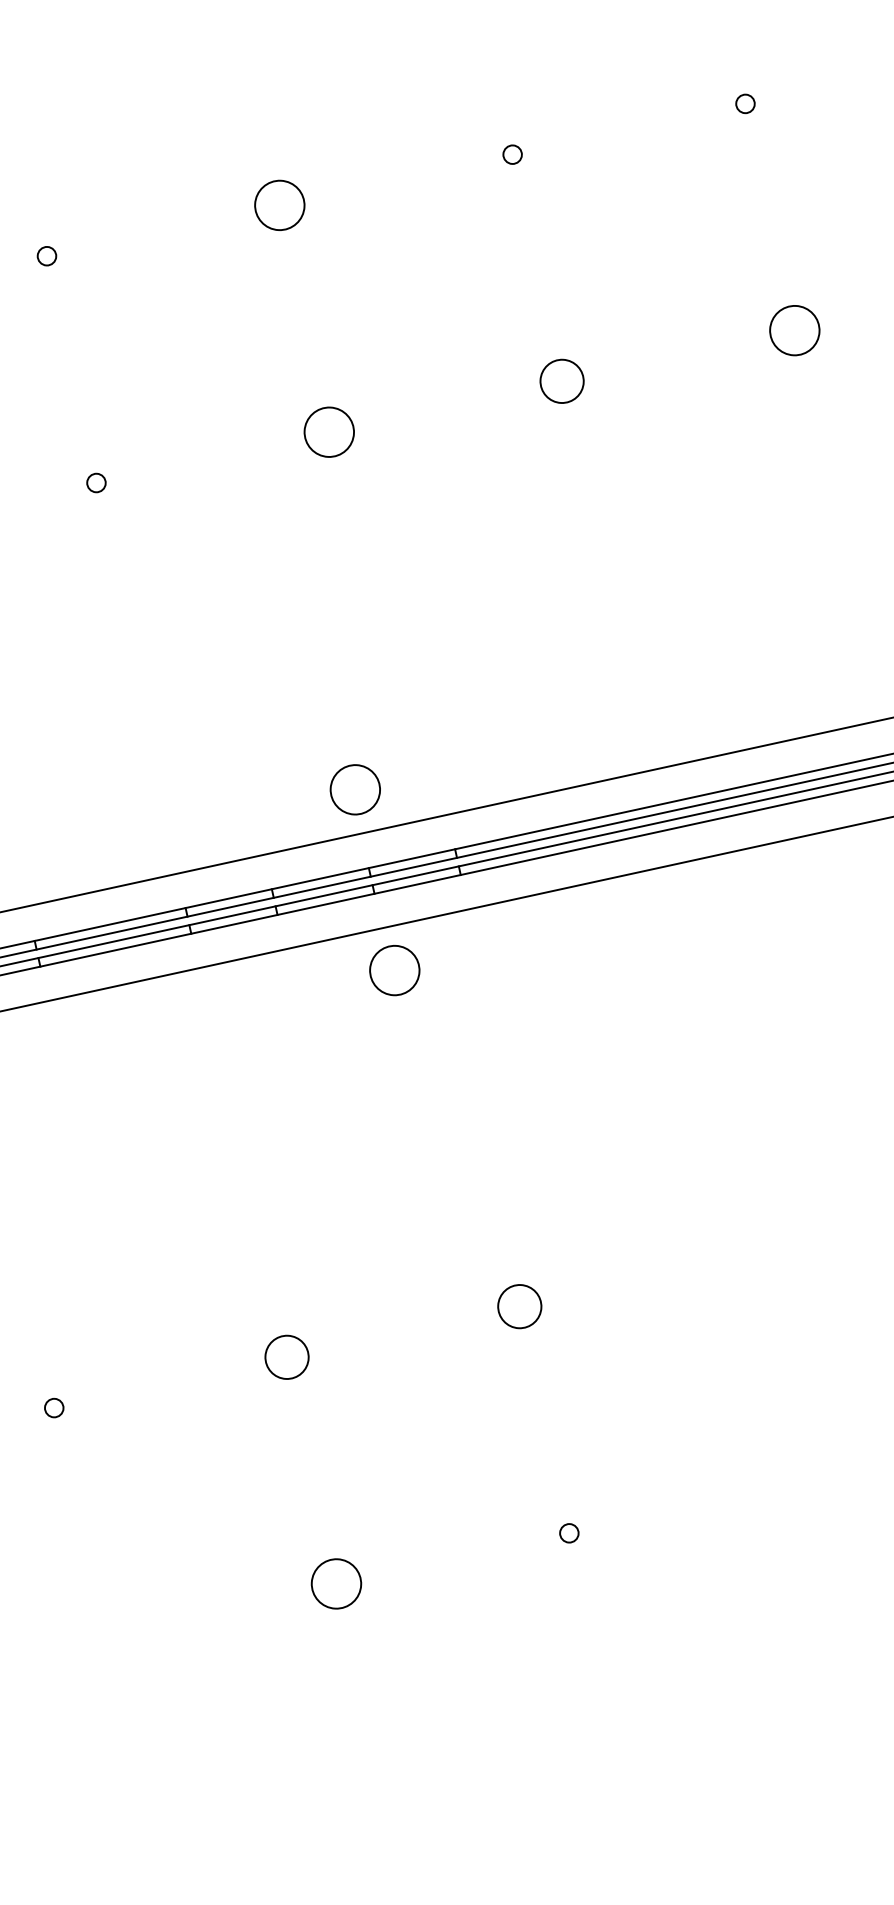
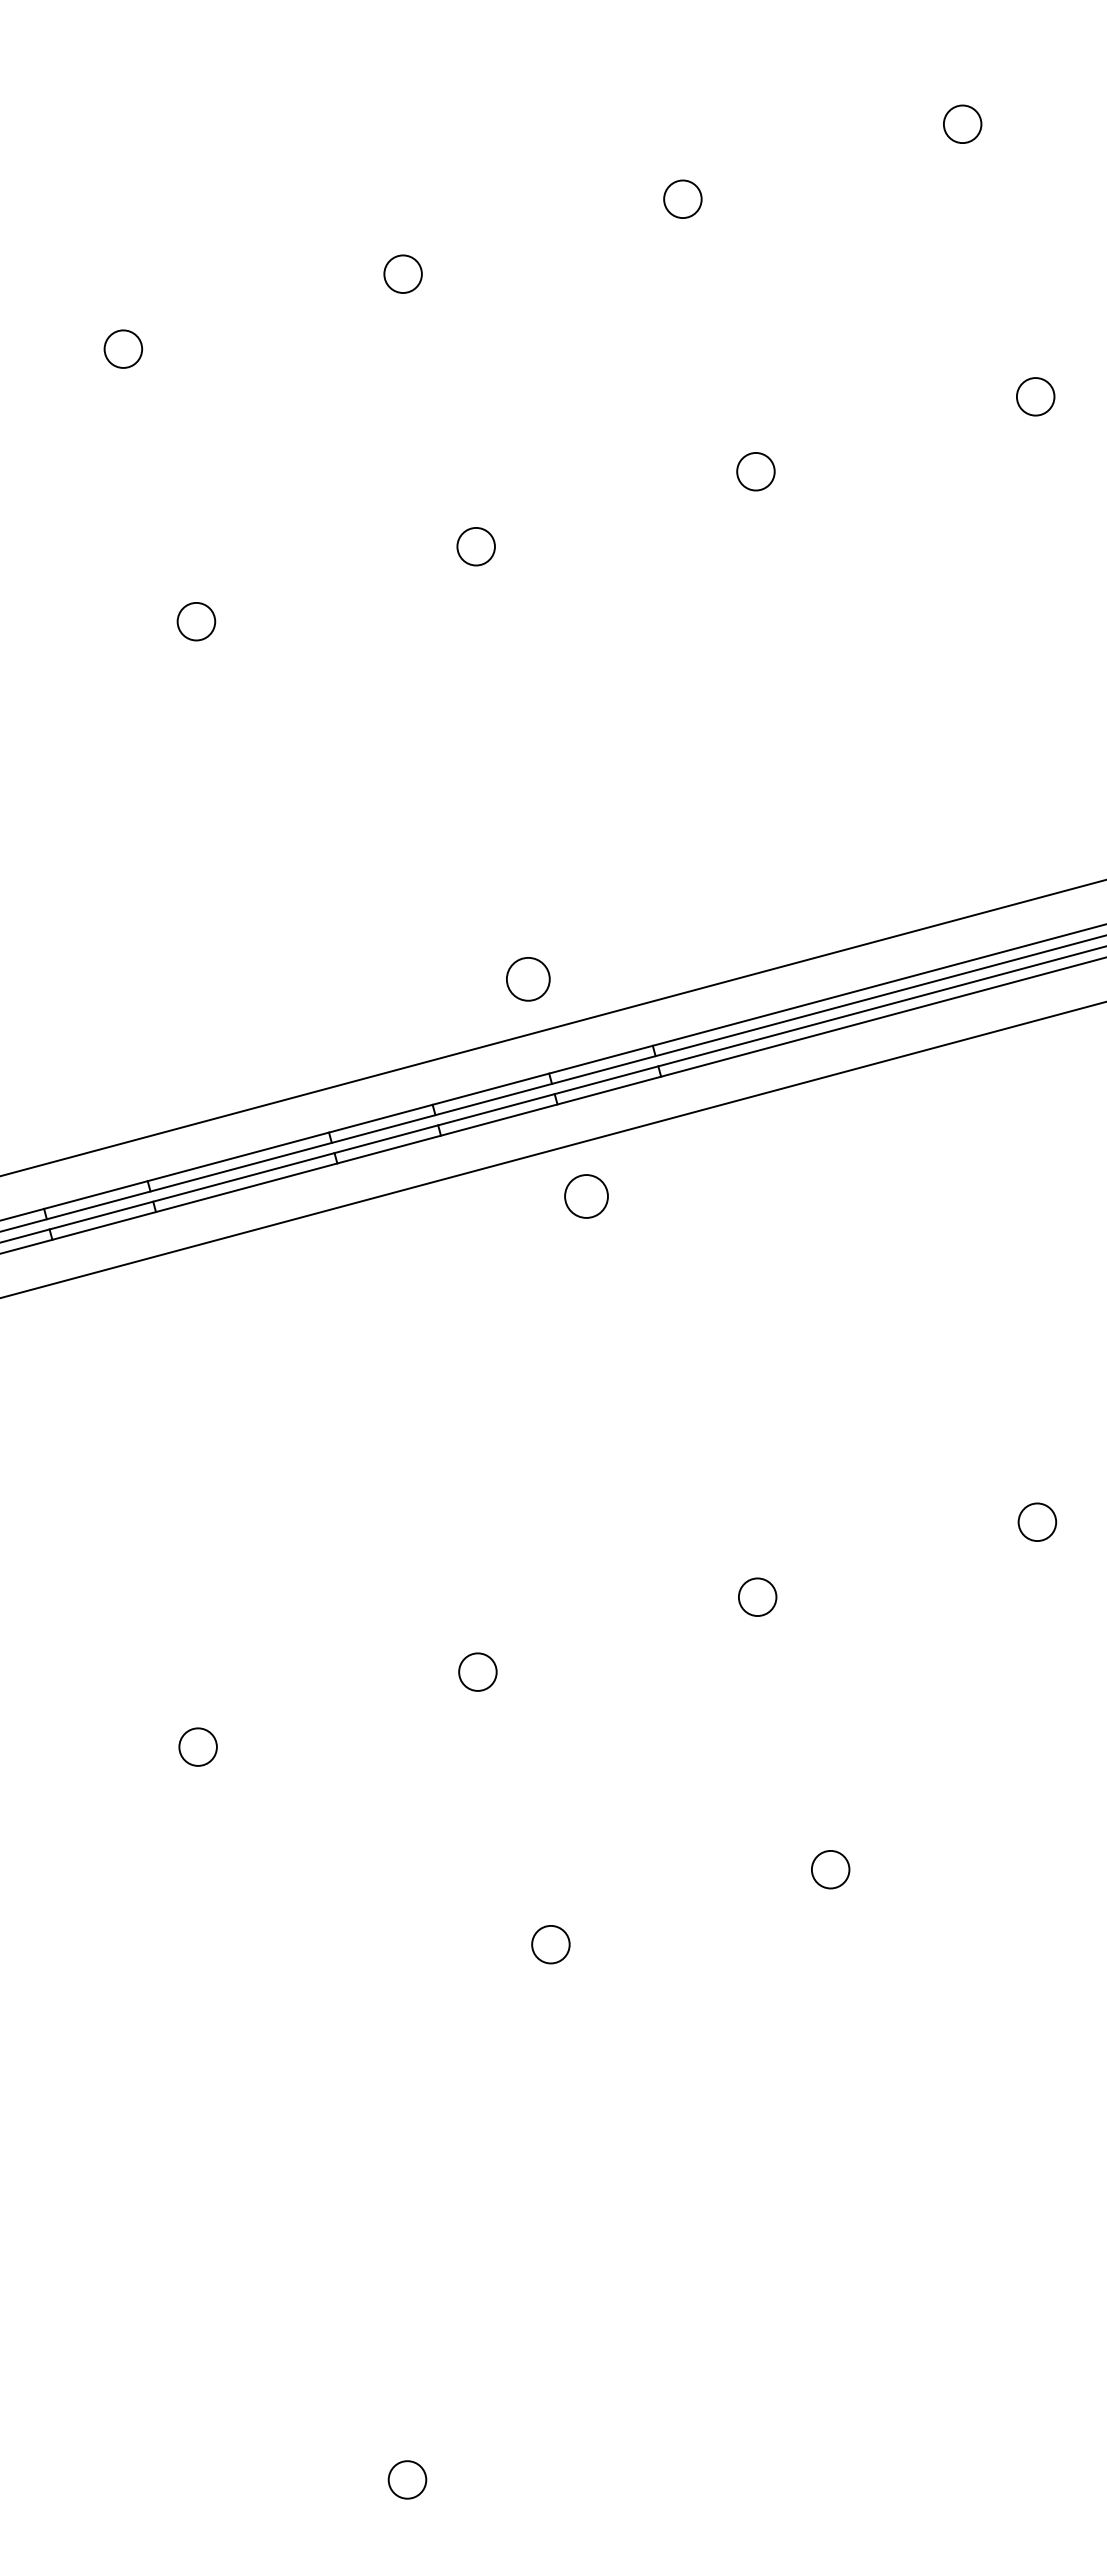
circle: (745, 104) -> (962, 124), size x1.67
circle: (512, 154) -> (682, 199), size x1.67
circle: (279, 204) -> (402, 273), size x0.62
circle: (47, 255) -> (123, 348), size x1.67
circle: (794, 330) -> (1035, 396), size x0.62
circle: (561, 381) -> (755, 471), size x0.71
circle: (328, 432) -> (475, 546), size x0.62
circle: (96, 482) -> (196, 621), size x1.67
circle: (354, 789) -> (527, 978), size x0.71
circle: (394, 970) -> (586, 1196), size x0.71
circle: (752, 1255) -> (1037, 1521), added
circle: (519, 1305) -> (757, 1596), size x0.71
circle: (286, 1356) -> (477, 1671), size x0.71
circle: (53, 1407) -> (197, 1746), size x1.67
circle: (569, 1533) -> (830, 1869), size x1.67
circle: (336, 1583) -> (550, 1944), size x0.62

